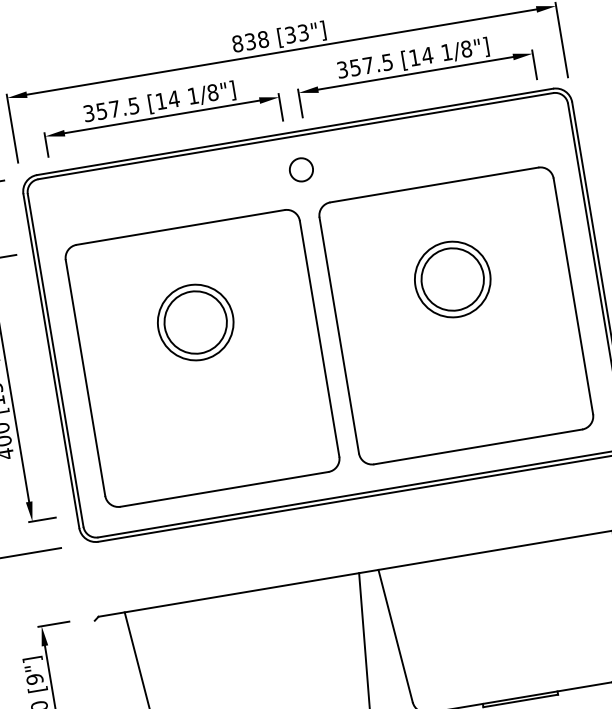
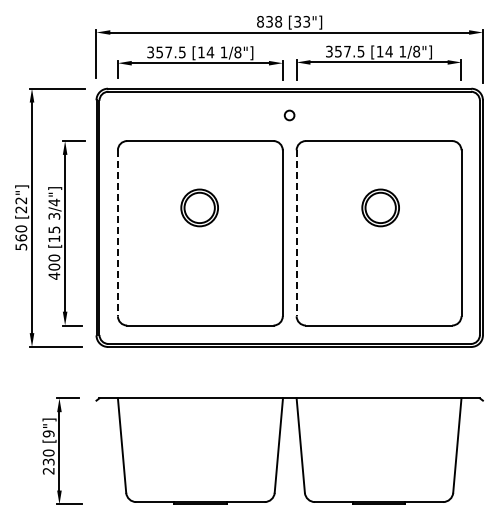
circle: (301, 169) -> (289, 115), size x0.6
part: (452, 278) -> (380, 207), size x0.7
part: (195, 322) -> (199, 207), size x0.7
line: (339, 335) -> (296, 233), solid -> dashed
line: (84, 378) -> (117, 233), solid -> dashed

